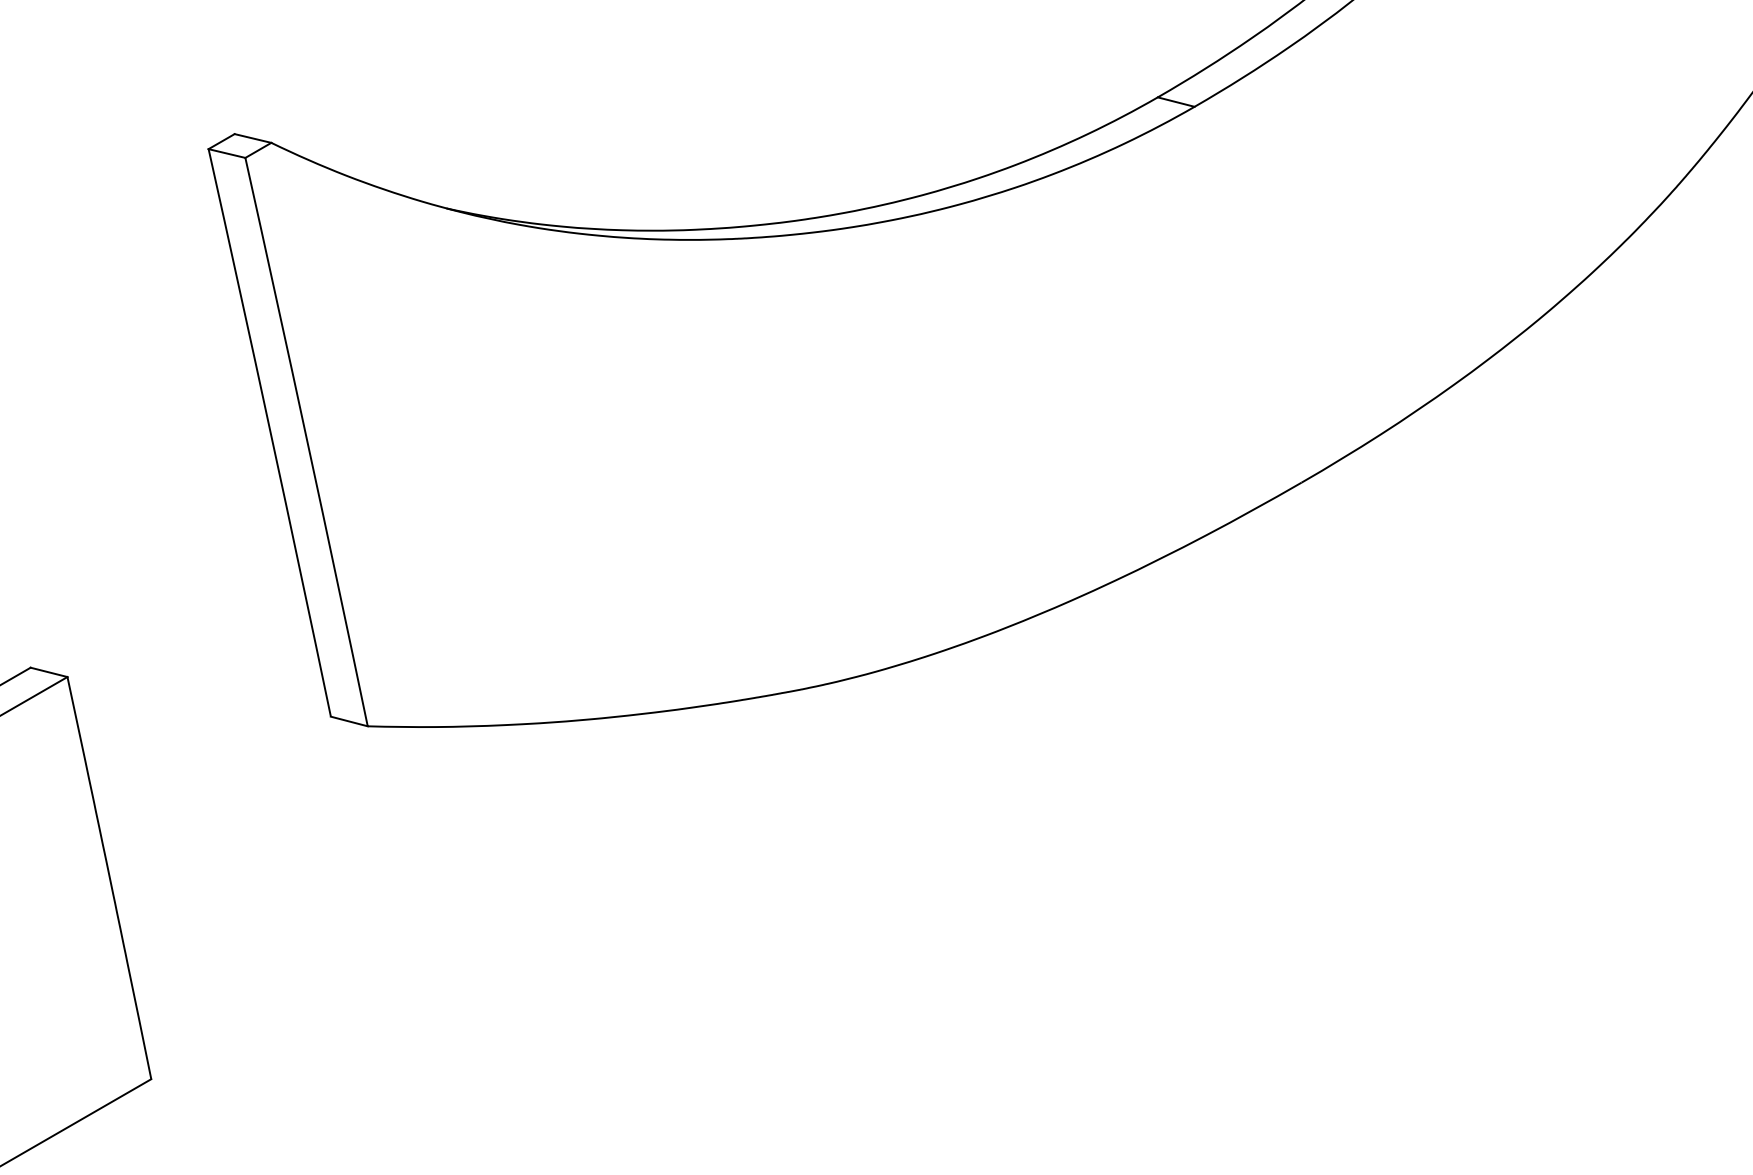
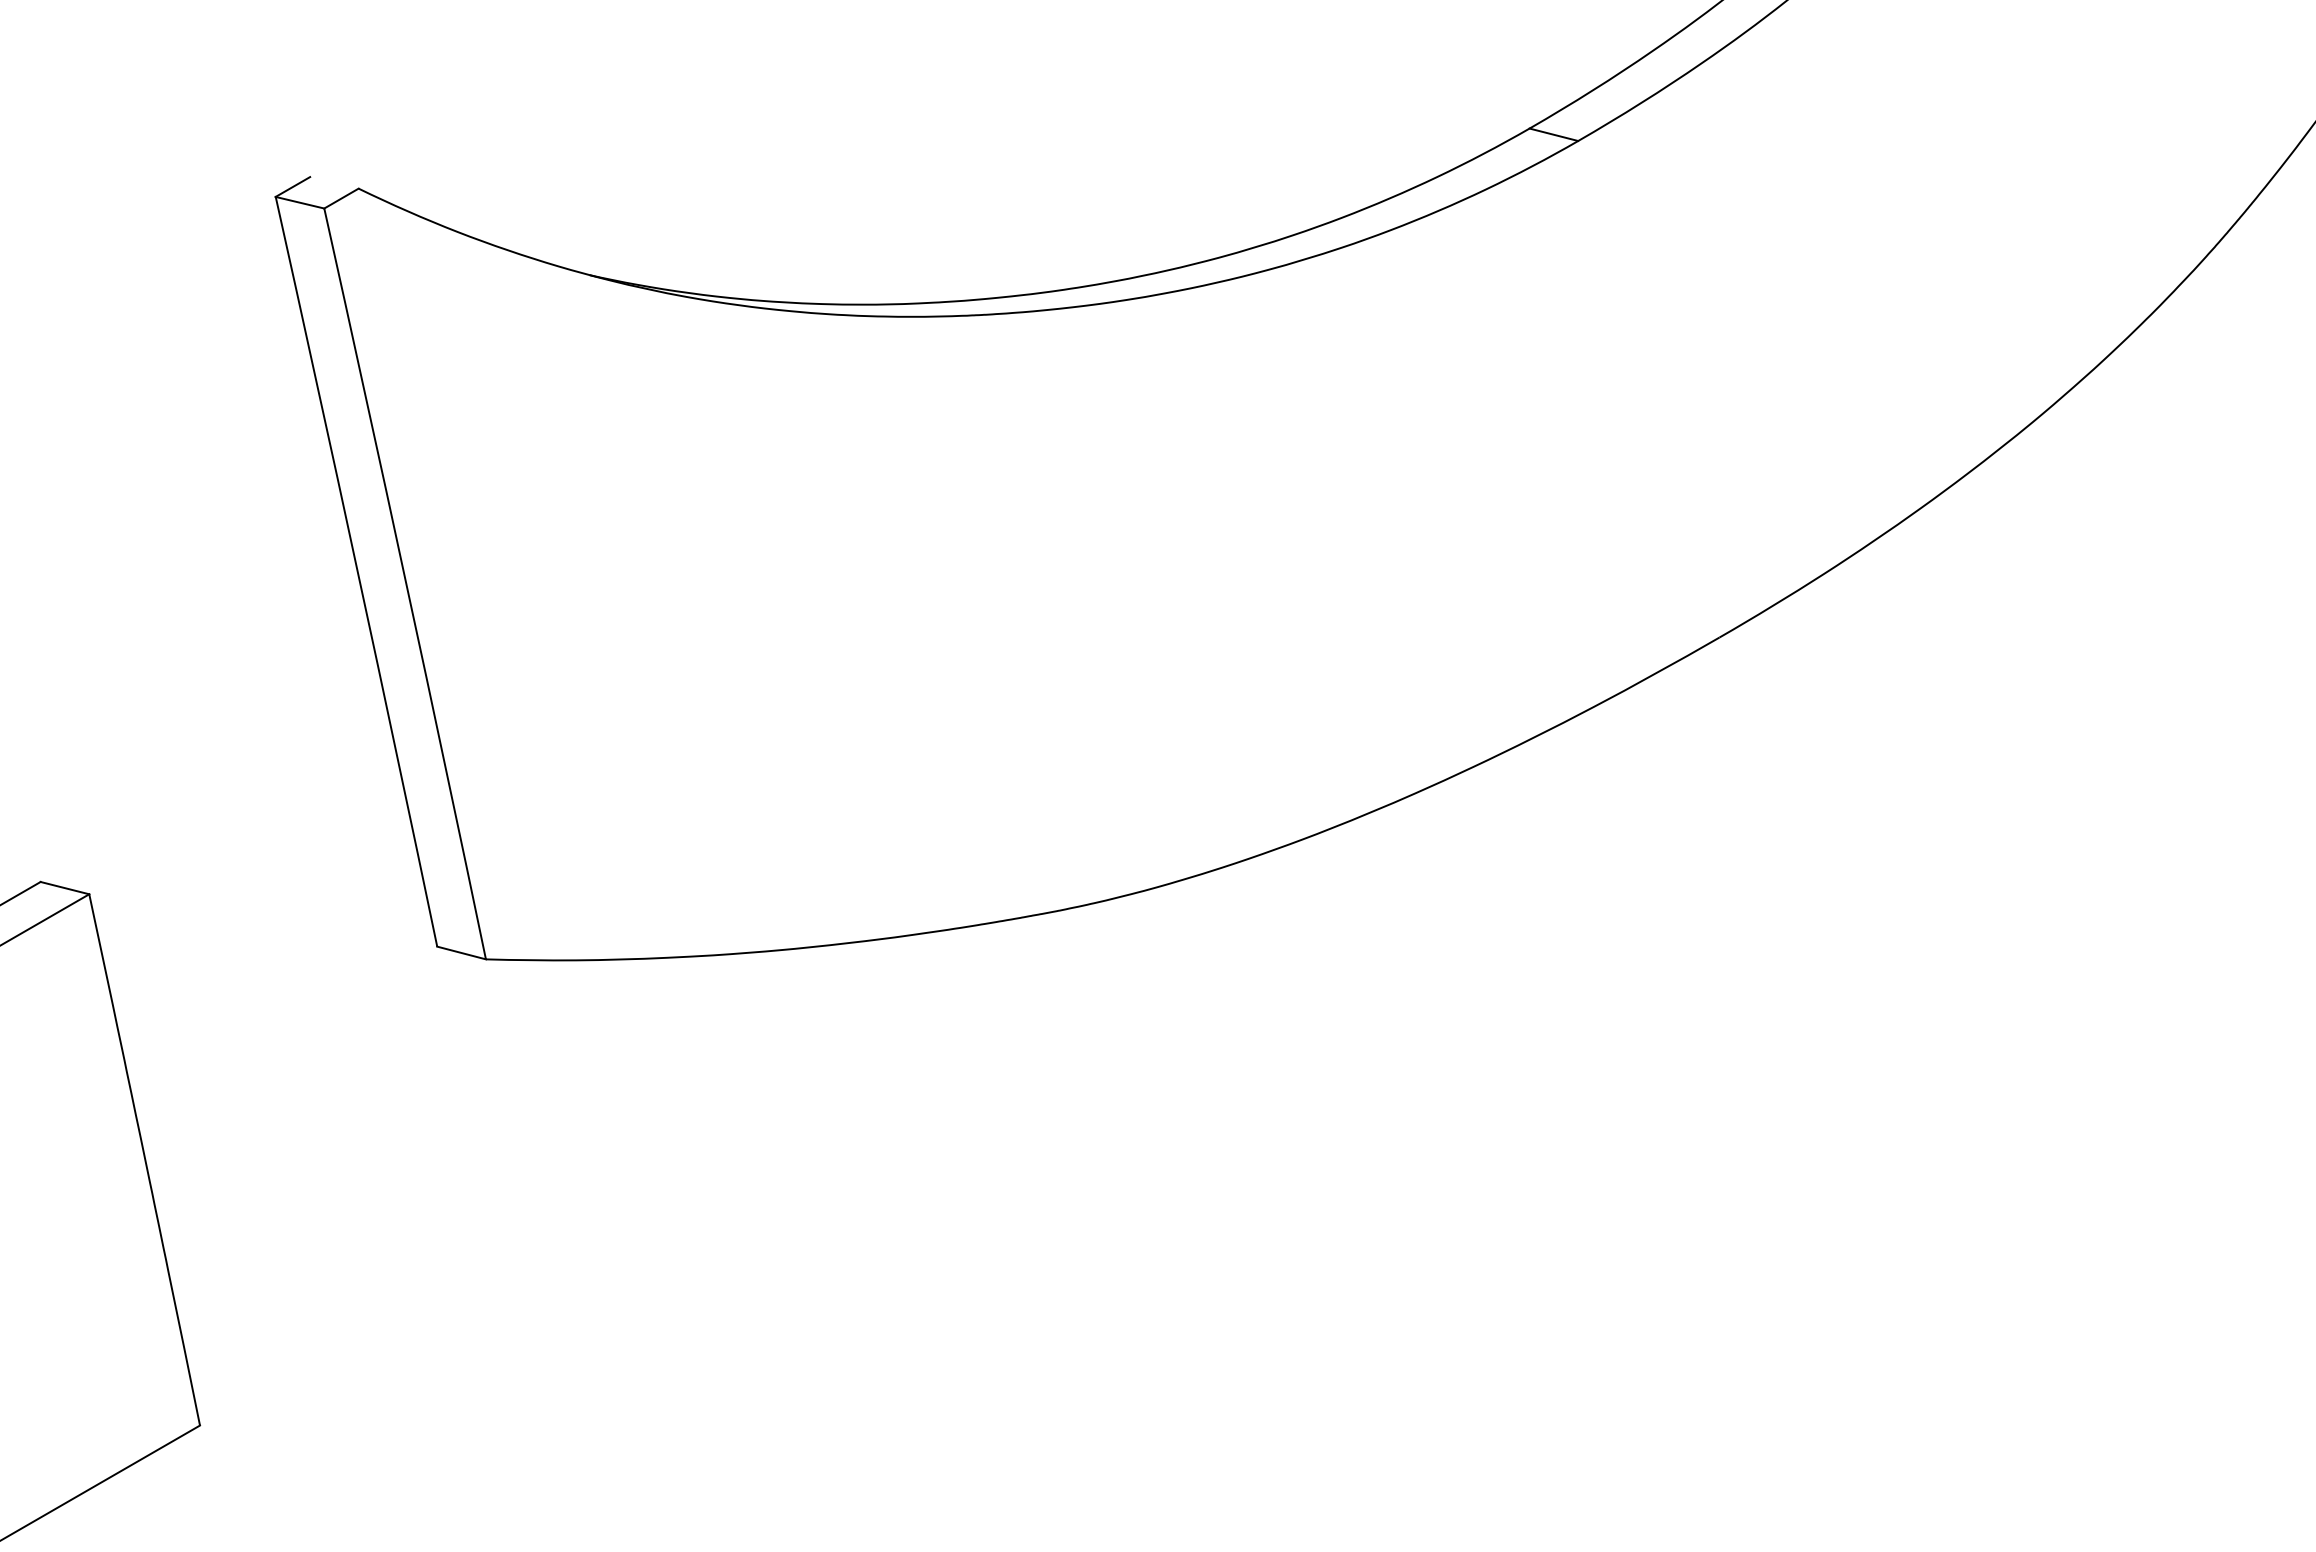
line: (253, 138) -> (334, 182), removed

